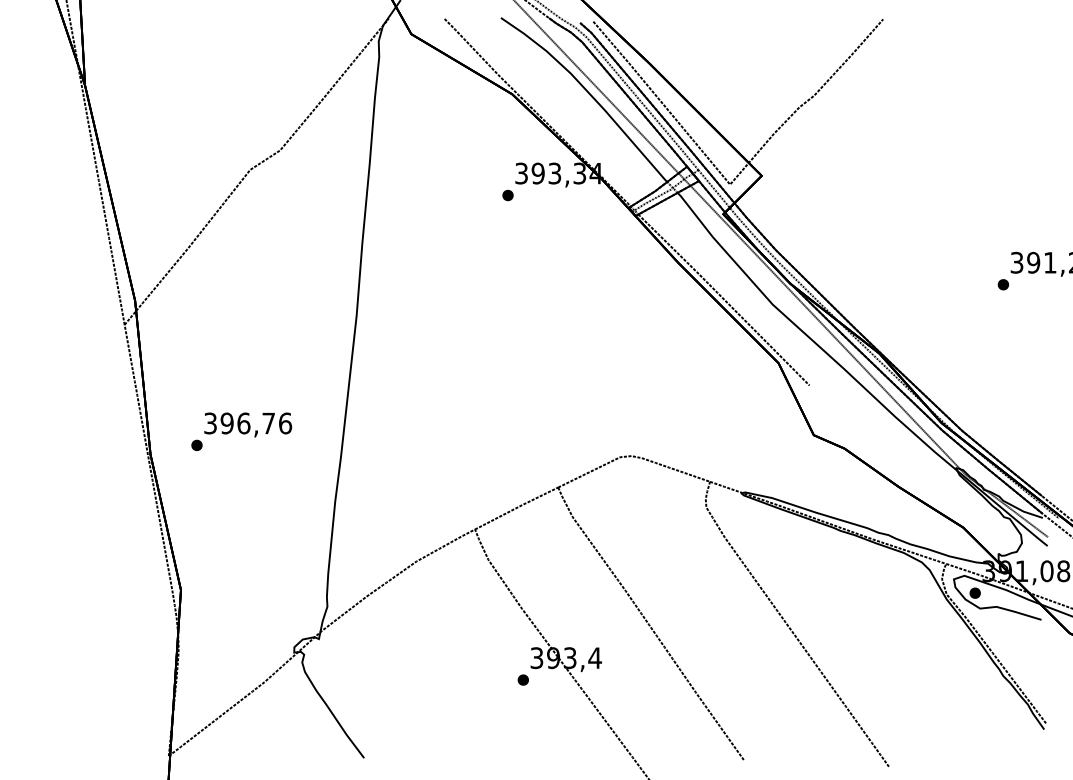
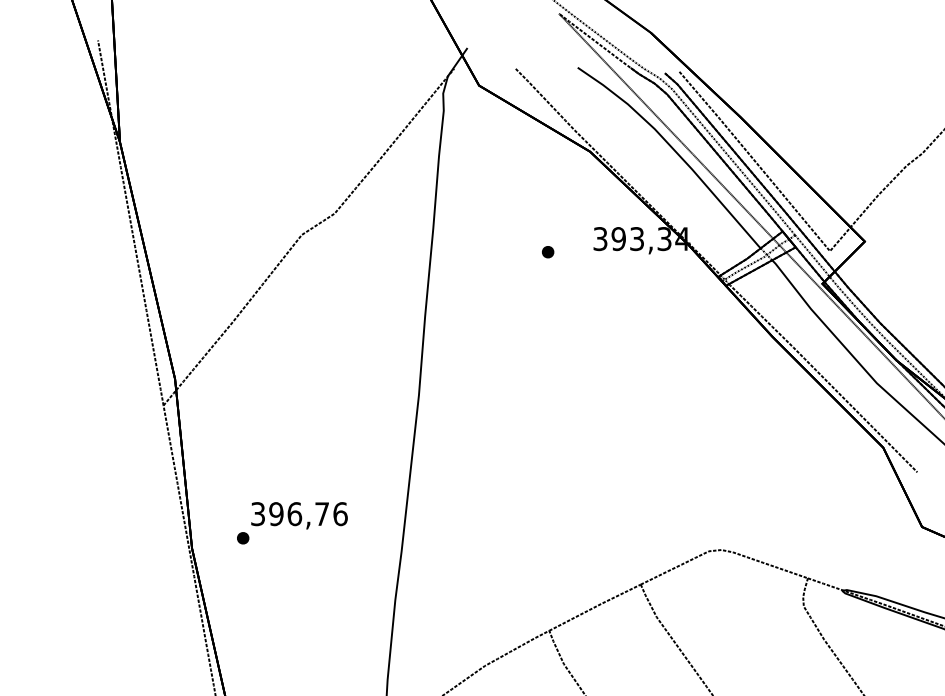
part: (507, 195) -> (547, 252), moved

